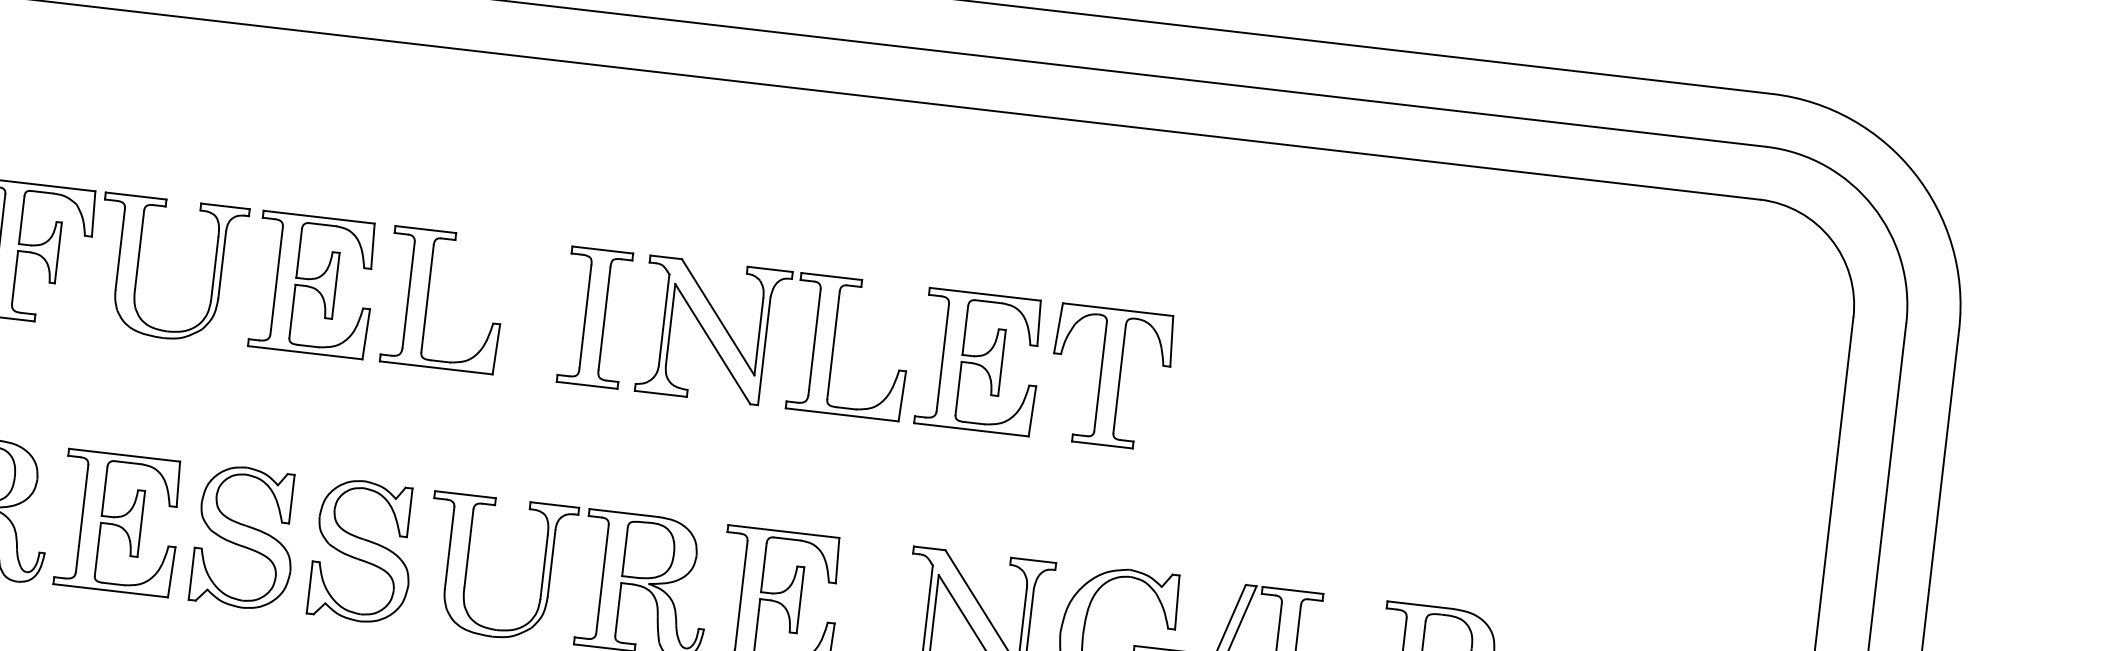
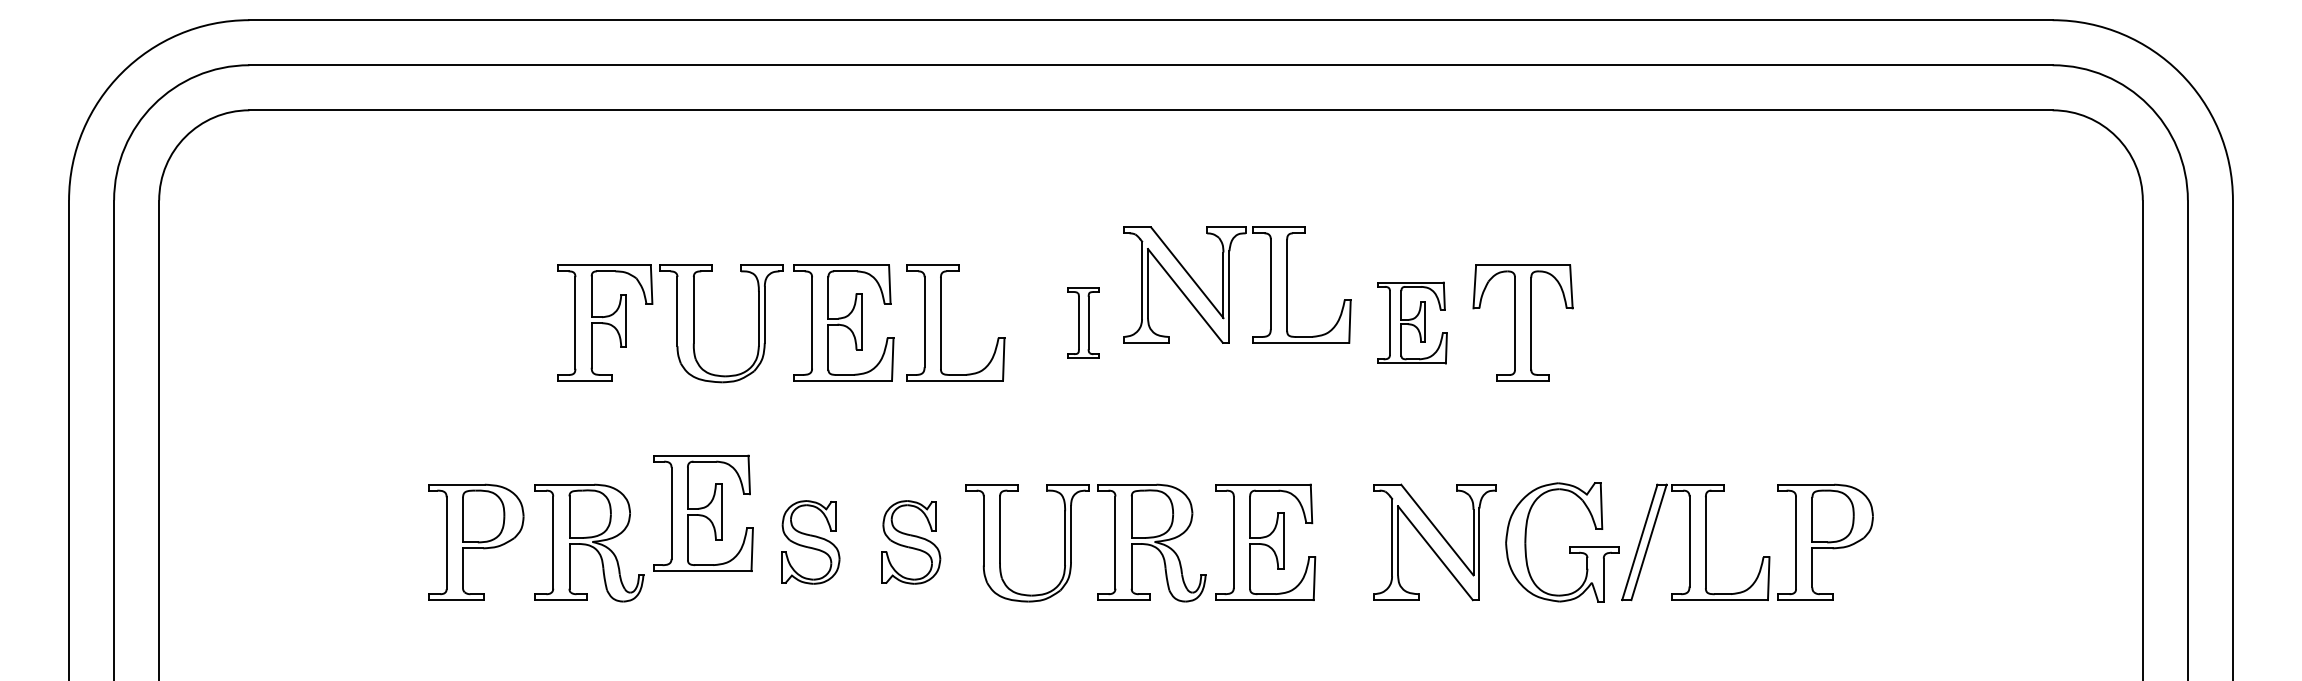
part: (594, 316) -> (1083, 322), size x0.6
part: (766, 336) -> (1229, 284), moved
part: (980, 361) -> (1412, 322), size x0.7
part: (119, 522) -> (703, 512), moved
part: (244, 537) -> (810, 542), size x0.7
part: (363, 551) -> (911, 542), size x0.7

